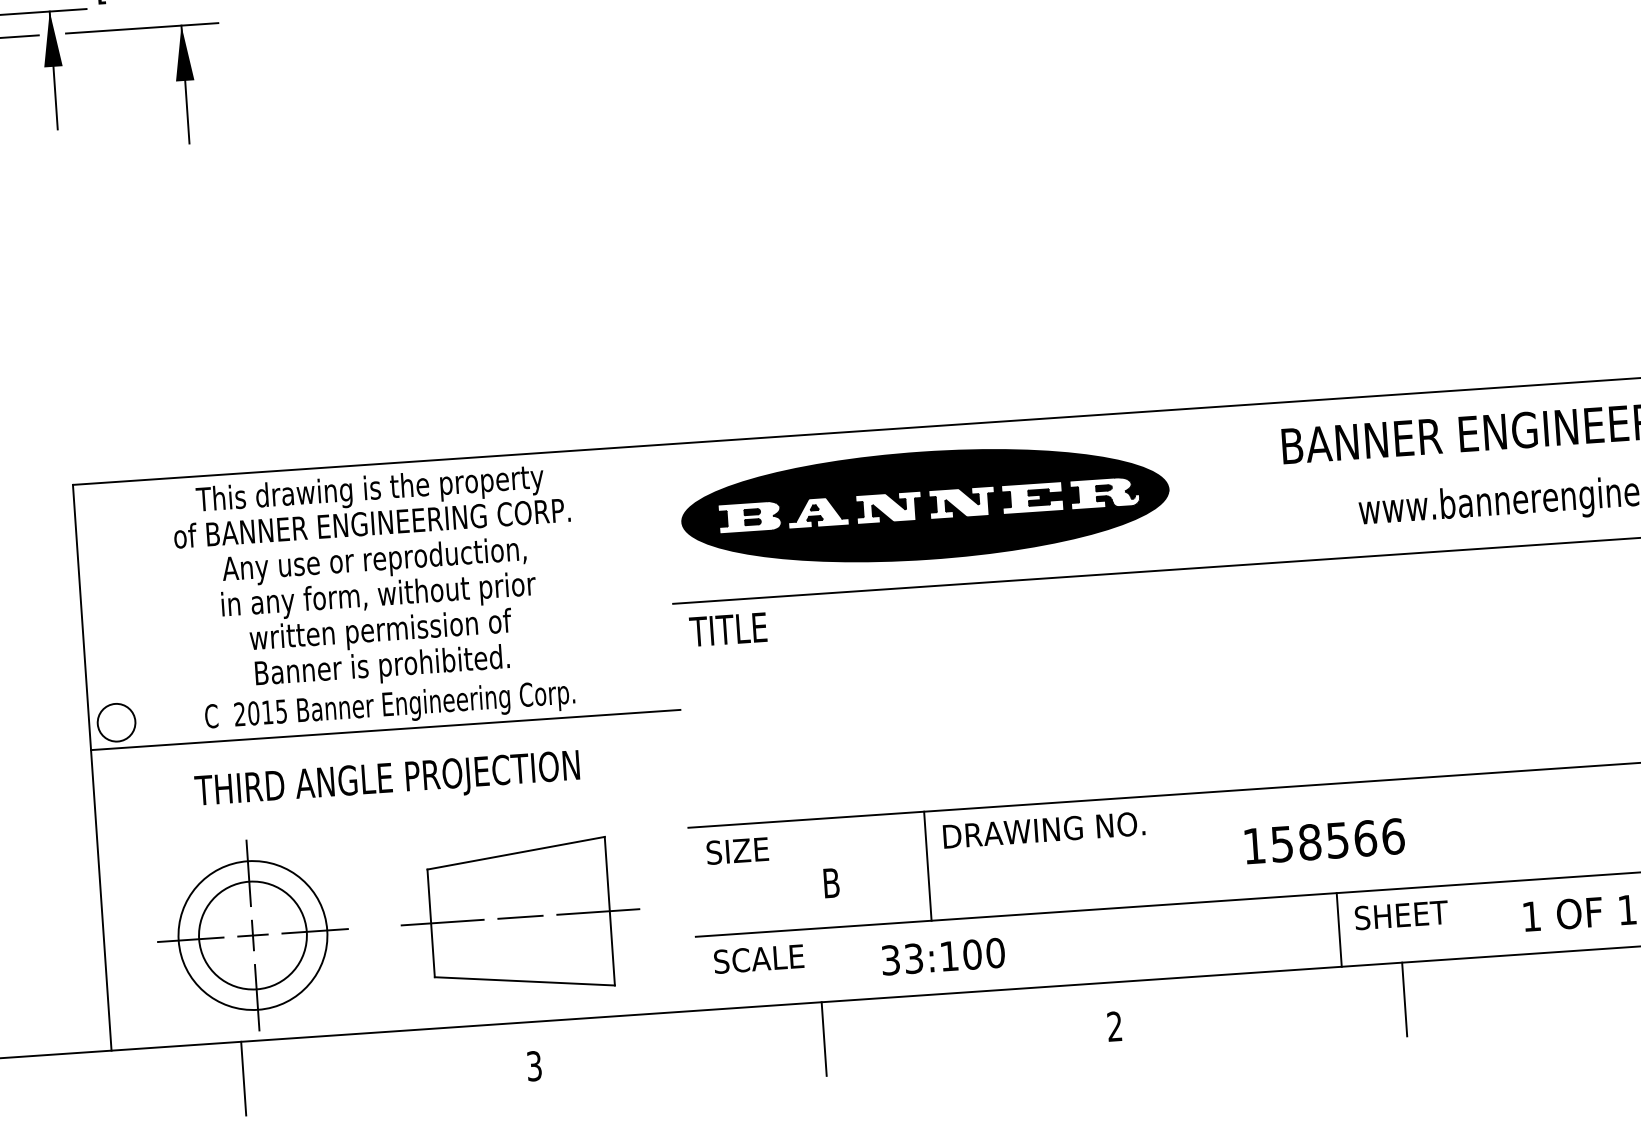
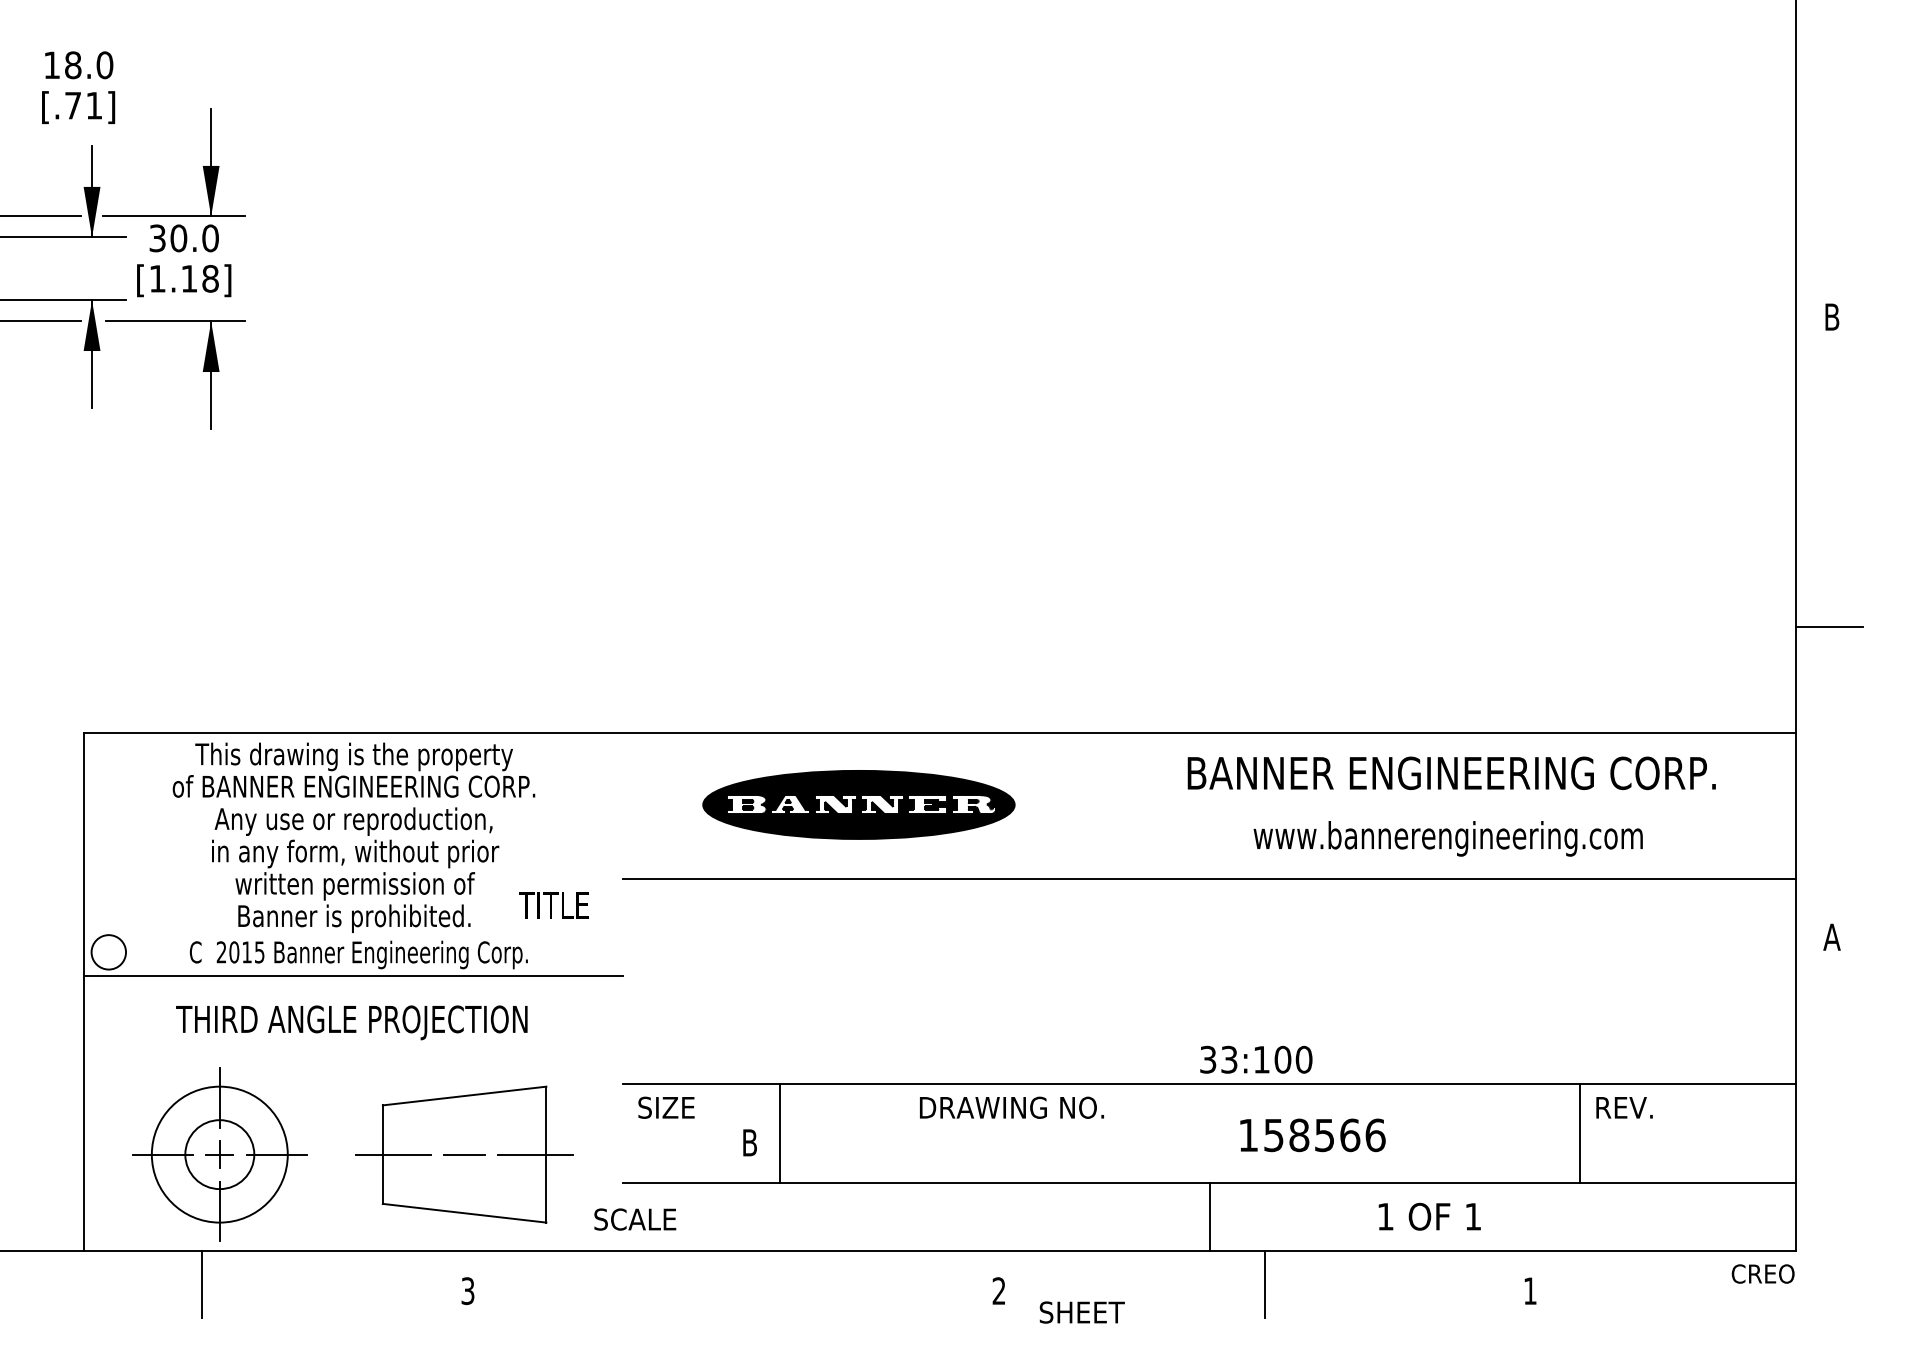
part: (924, 505) -> (858, 804), size x0.7
text: (728, 629) -> (553, 905), moved
text: (1043, 829) -> (1011, 1107), moved
text: (1324, 841) -> (1312, 1135), moved
line: (927, 866) -> (779, 1133), moved
text: (1400, 915) -> (1081, 1312), moved
circle: (252, 935) -> (219, 1154), size x0.7
text: (943, 956) -> (1256, 1059), moved
text: (759, 959) -> (635, 1219), moved
line: (824, 1039) -> (733, 1284), removed

